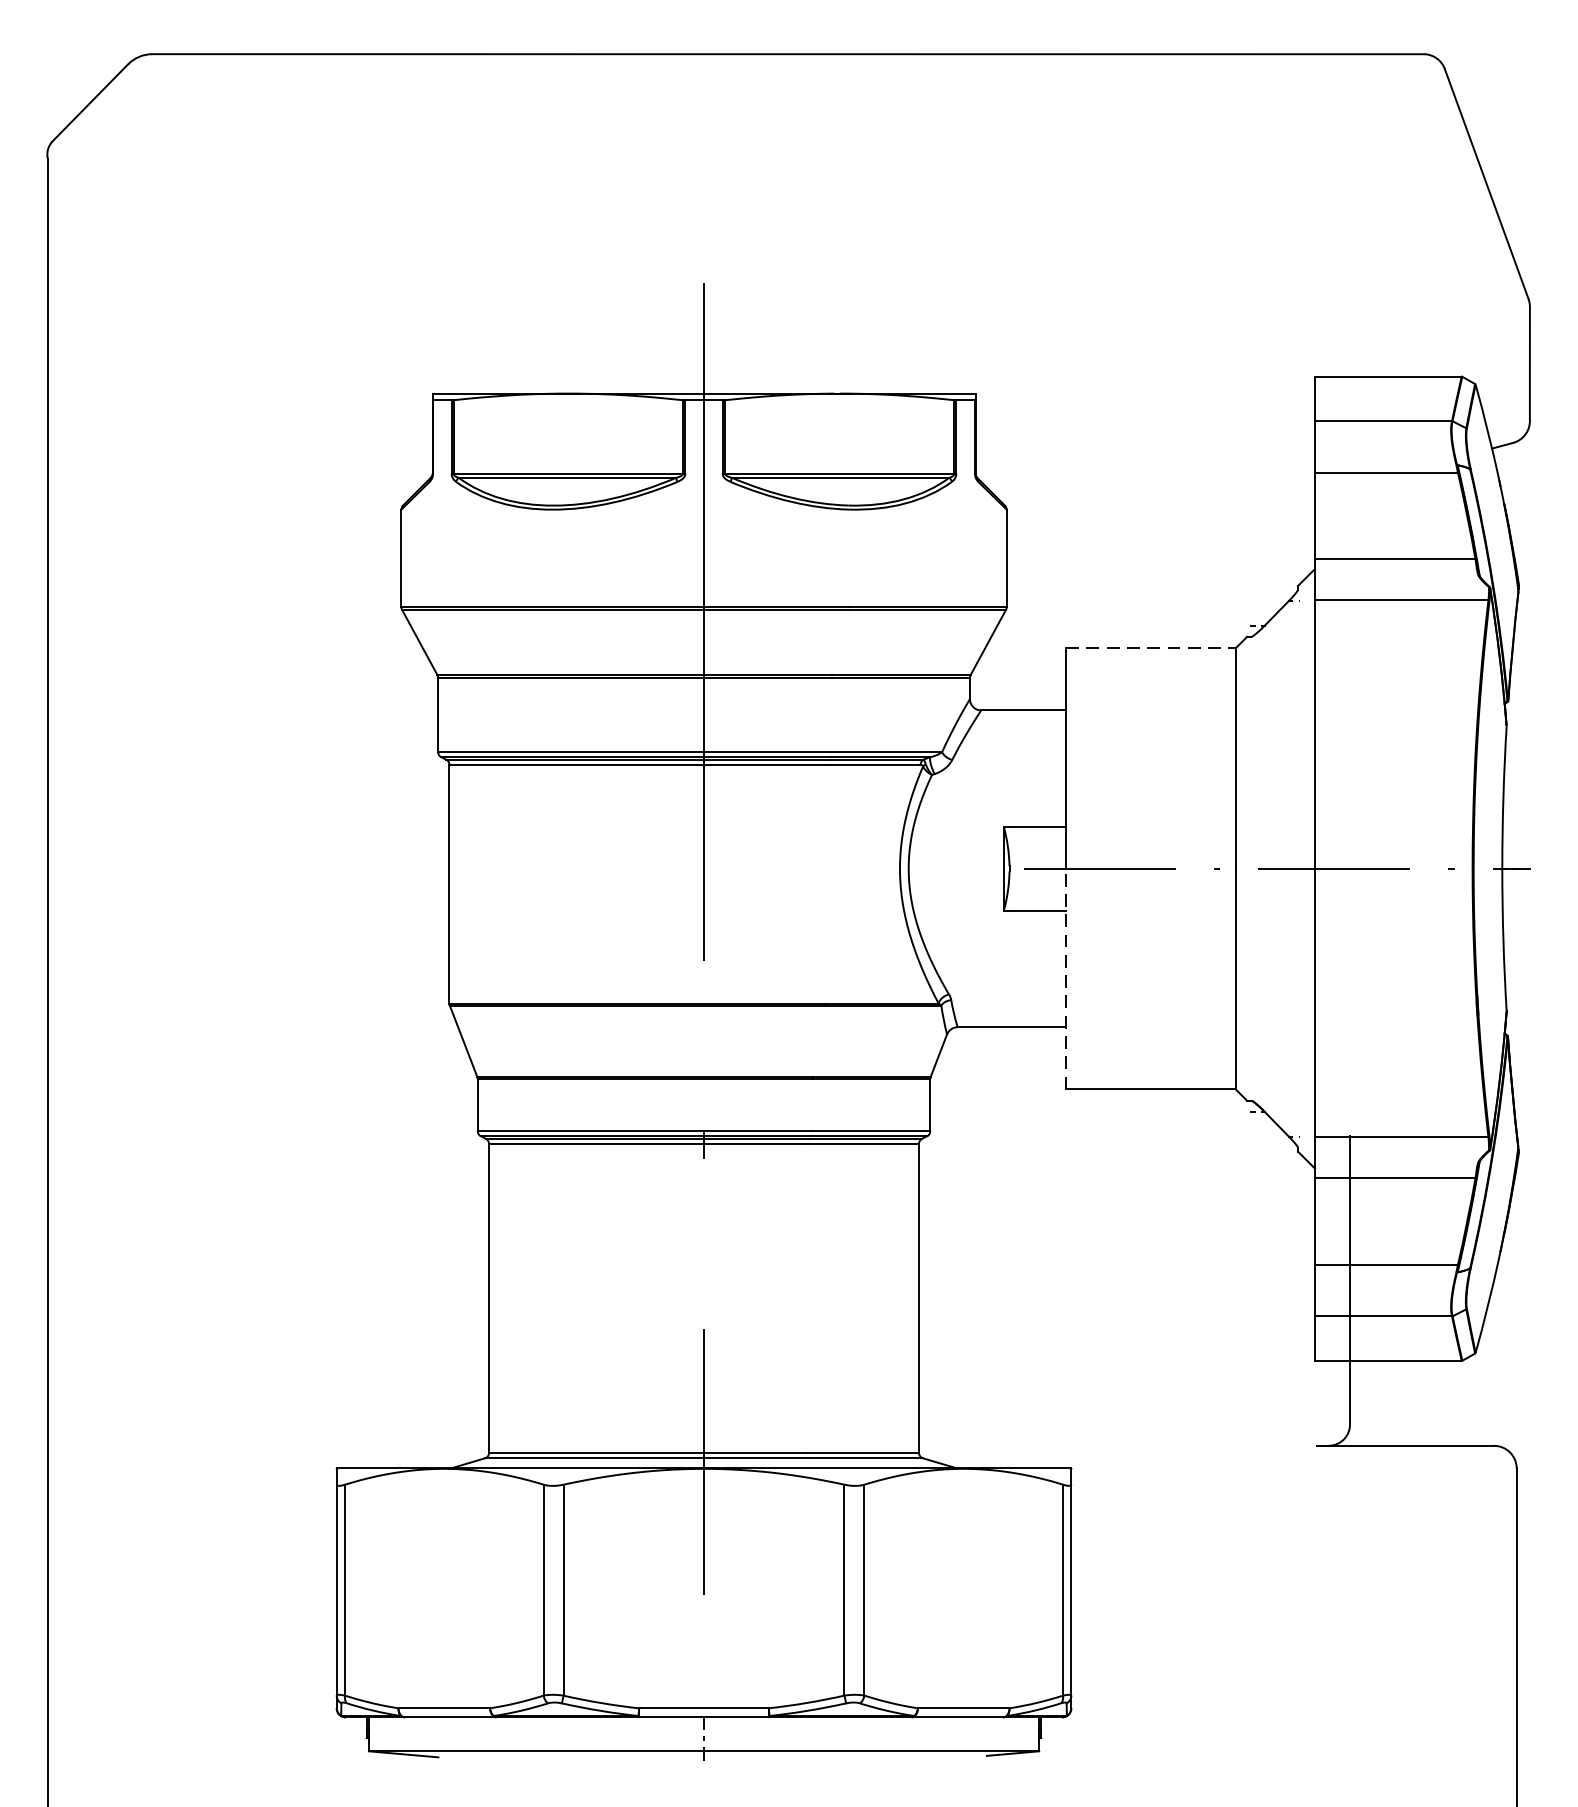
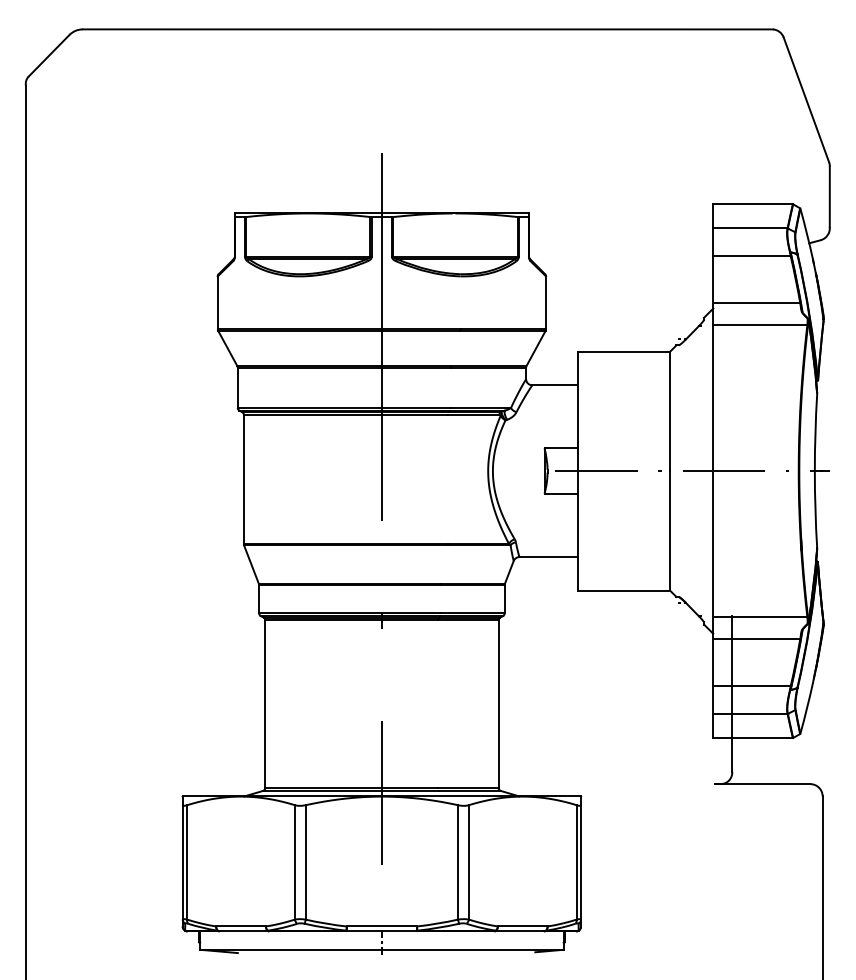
line: (1151, 648) -> (624, 351), dashed -> solid
line: (1066, 980) -> (578, 531), dashed -> solid

